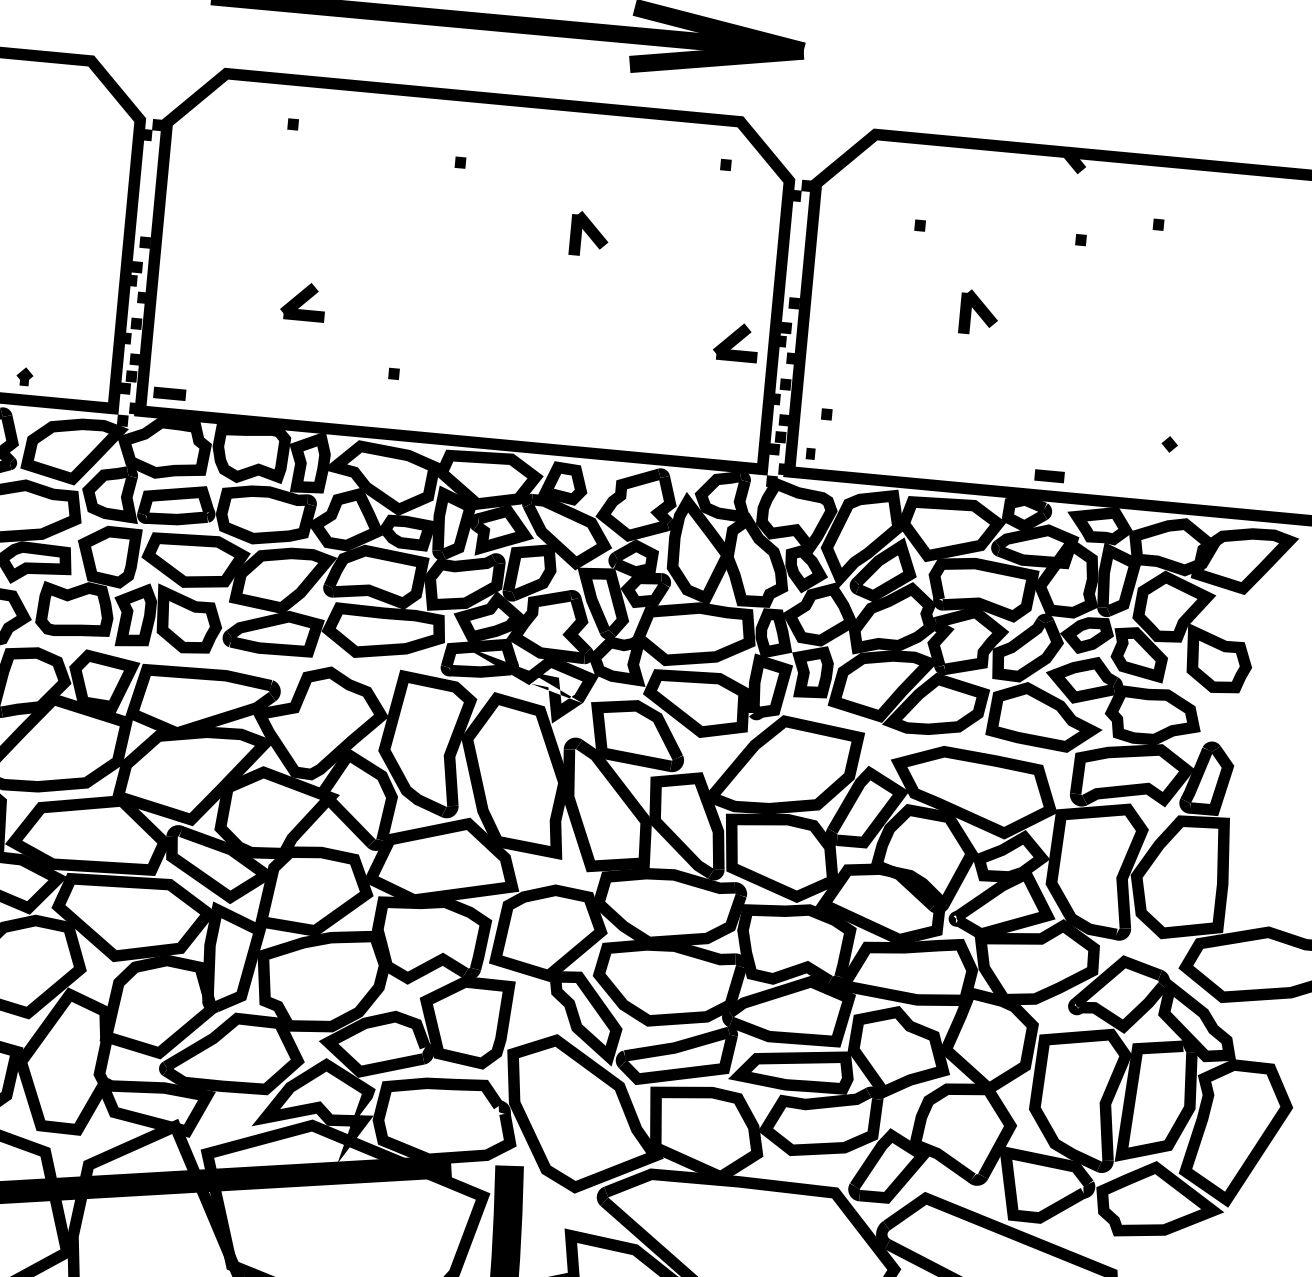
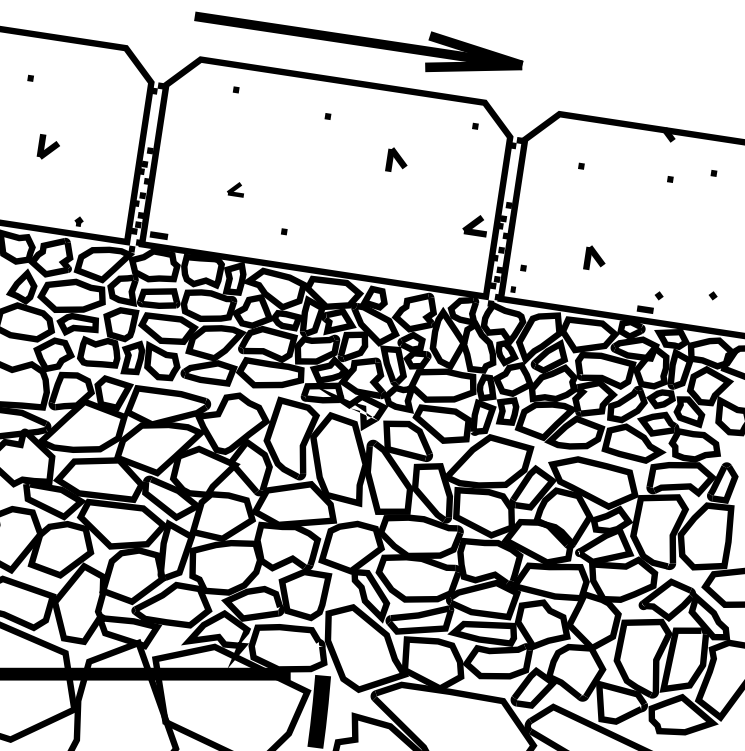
part: (302, 303) -> (235, 189), size x0.7
part: (977, 310) -> (594, 257), moved
line: (1071, 449) -> (658, 295), added

